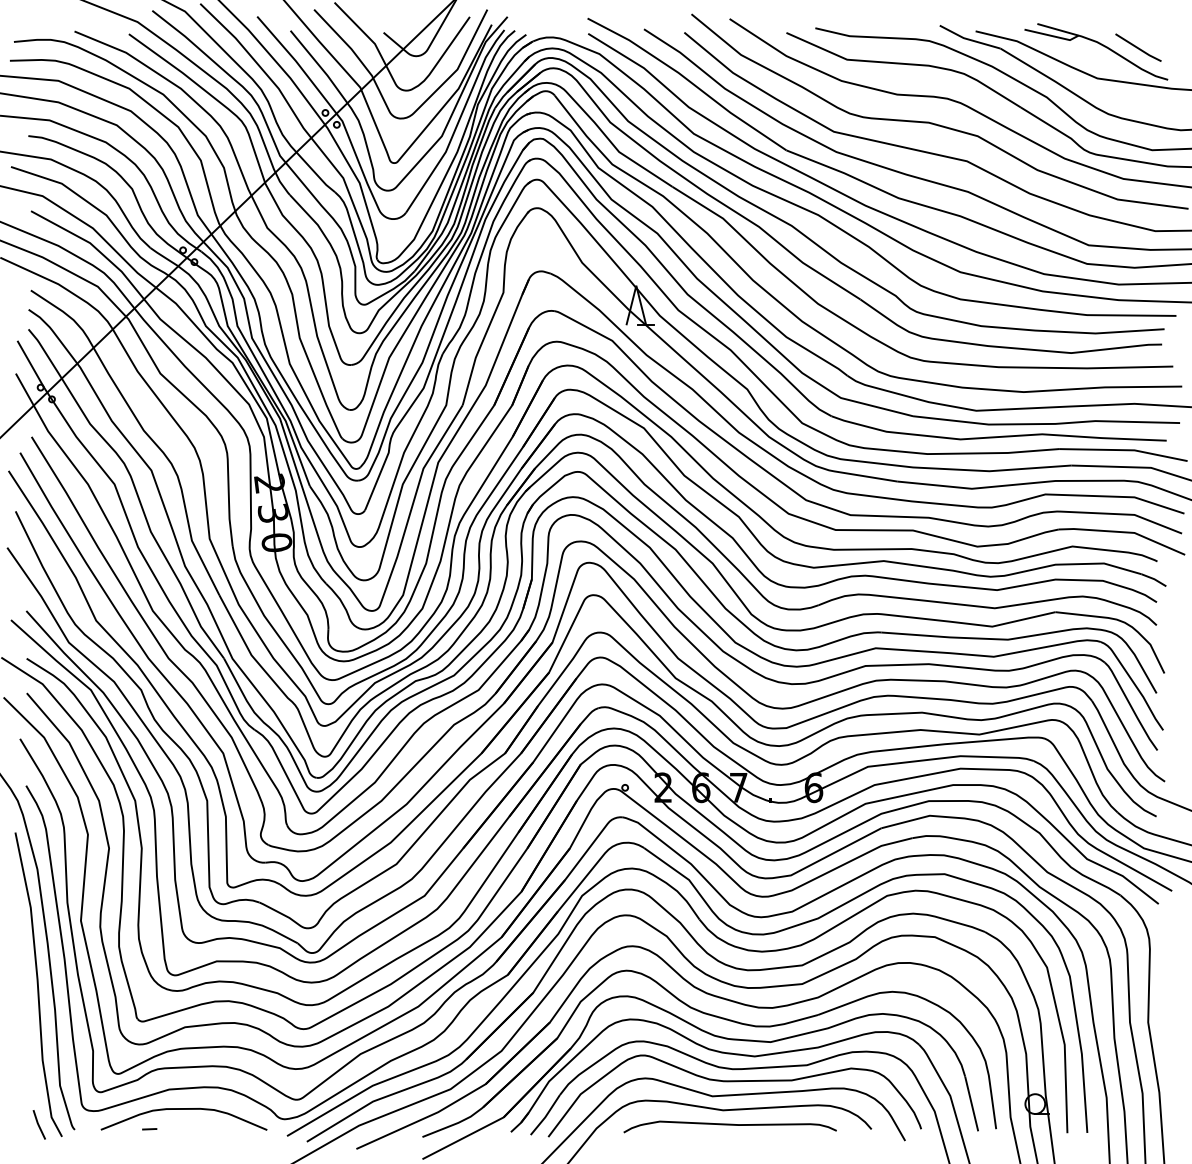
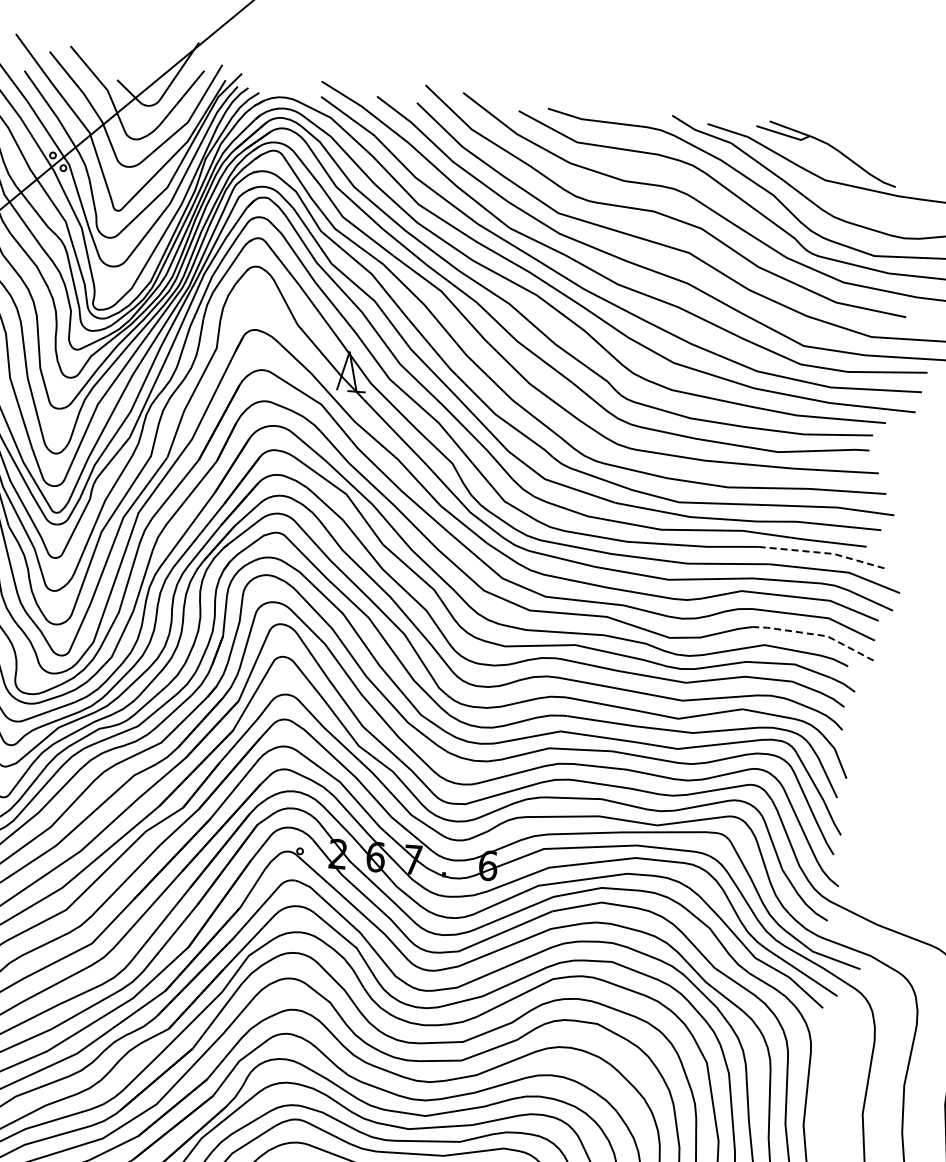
line: (1138, 47) -> (868, 152), removed
line: (1124, 450) -> (823, 553), solid -> dashed
line: (1124, 532) -> (817, 635), solid -> dashed

